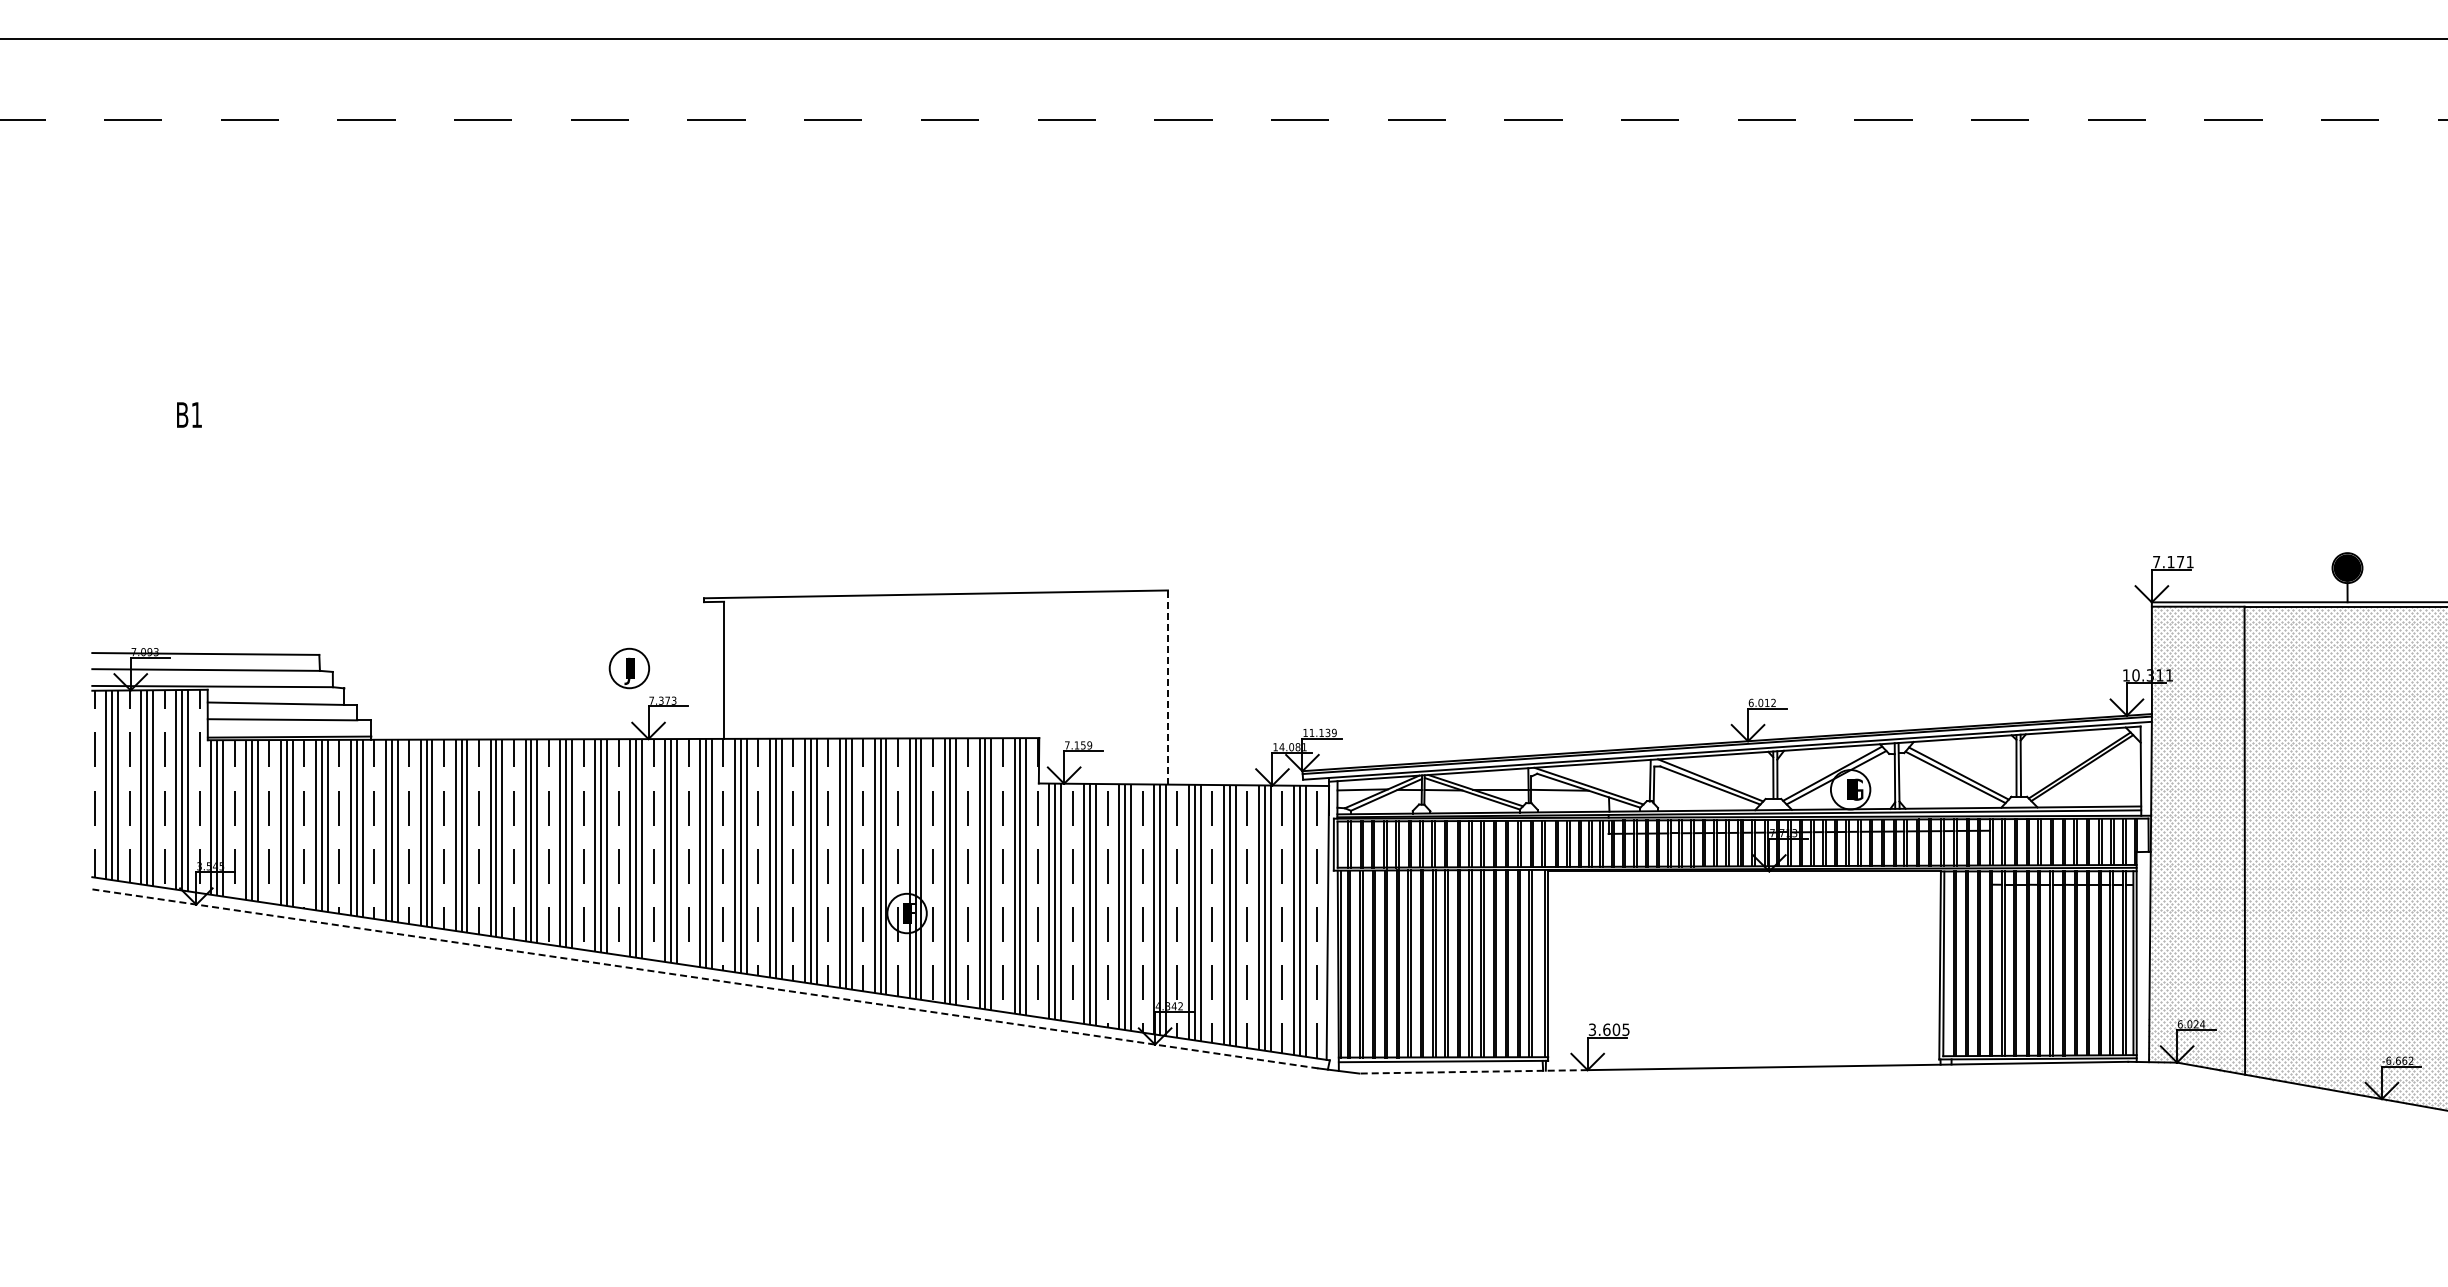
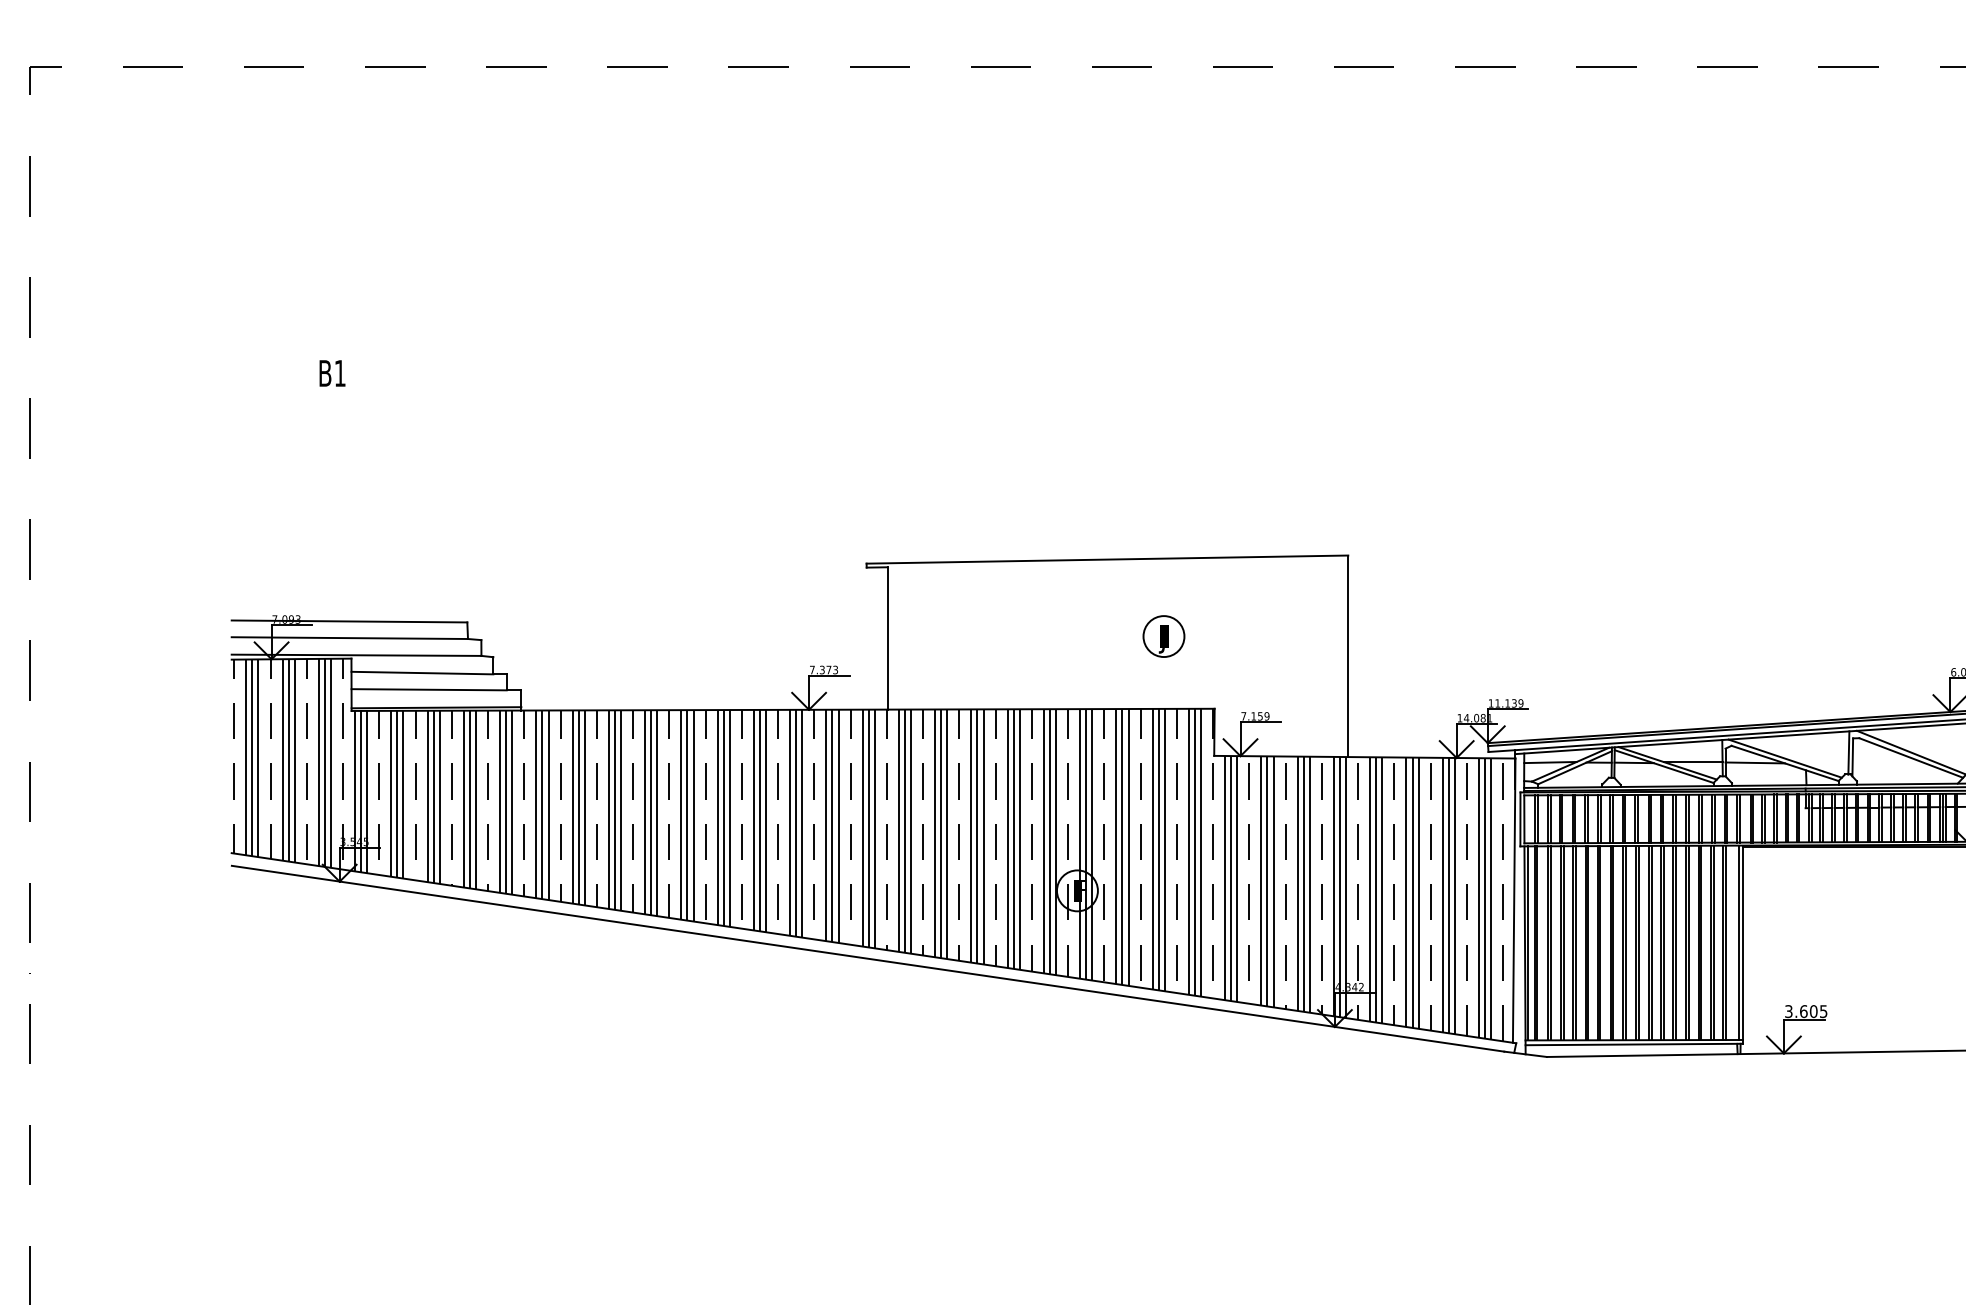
part: (629, 668) -> (1164, 636), moved
line: (1168, 687) -> (1348, 656), dashed -> solid
line: (704, 978) -> (867, 958), dashed -> solid
line: (1473, 1071) -> (1665, 1054), dashed -> solid

